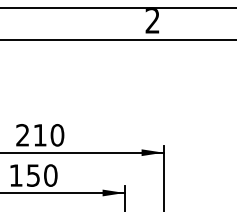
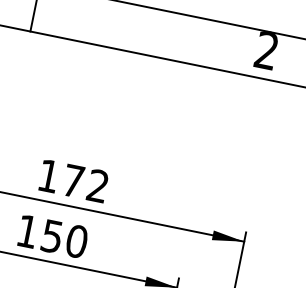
text: (40, 135) -> (73, 181), 210 -> 172

